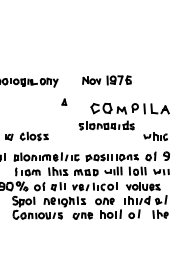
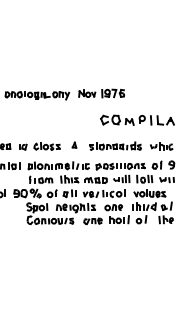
part: (106, 80) -> (101, 93), moved
part: (64, 101) -> (74, 144), moved
part: (106, 124) -> (115, 145), moved

